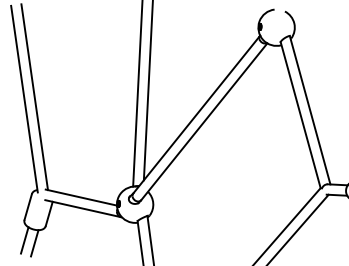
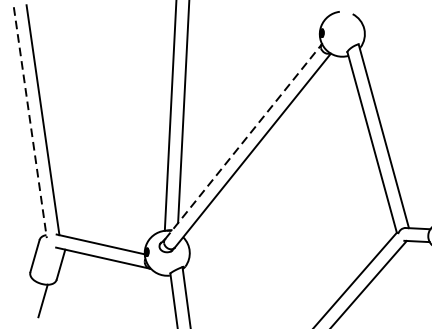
line: (24, 99) -> (30, 123), solid -> dashed
line: (196, 114) -> (243, 141), solid -> dashed
line: (24, 240) -> (30, 297), removed

